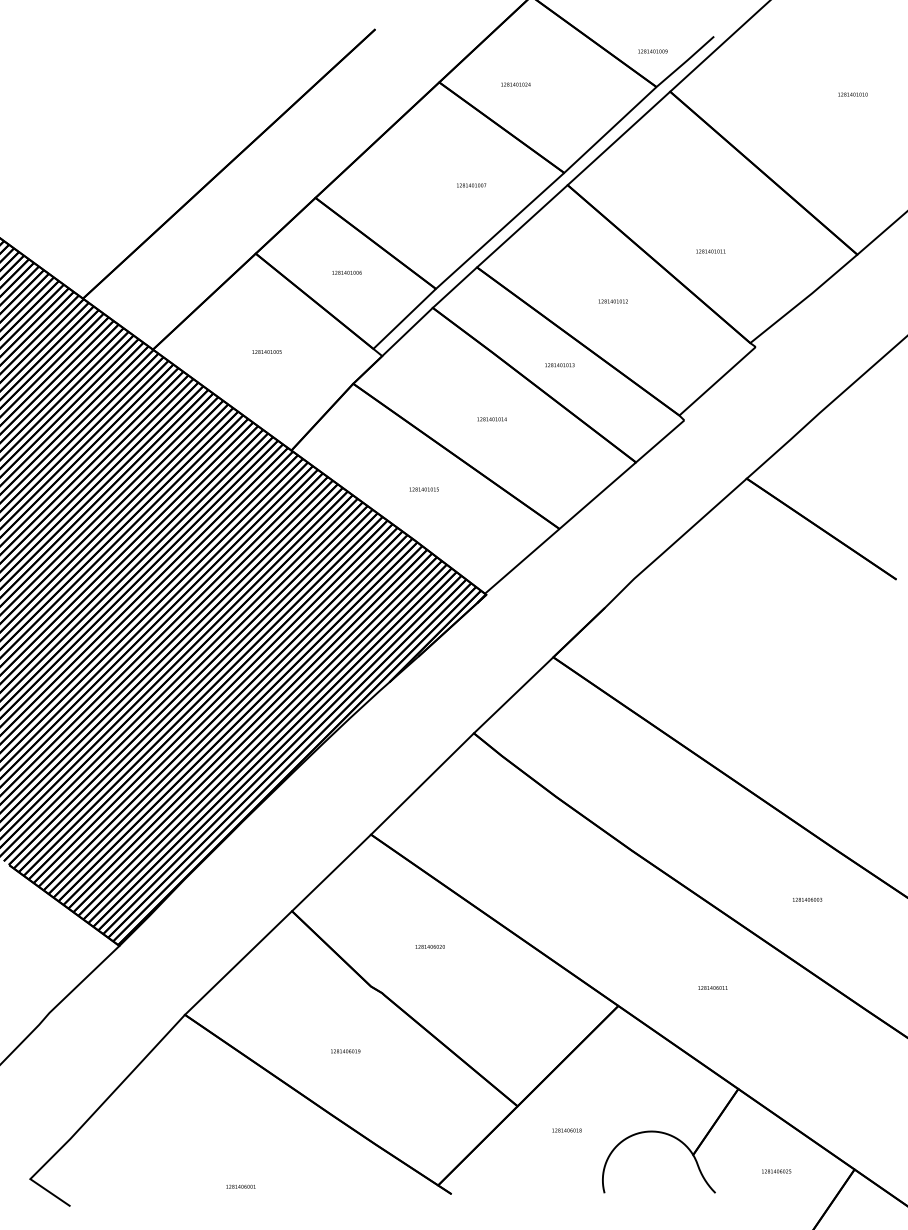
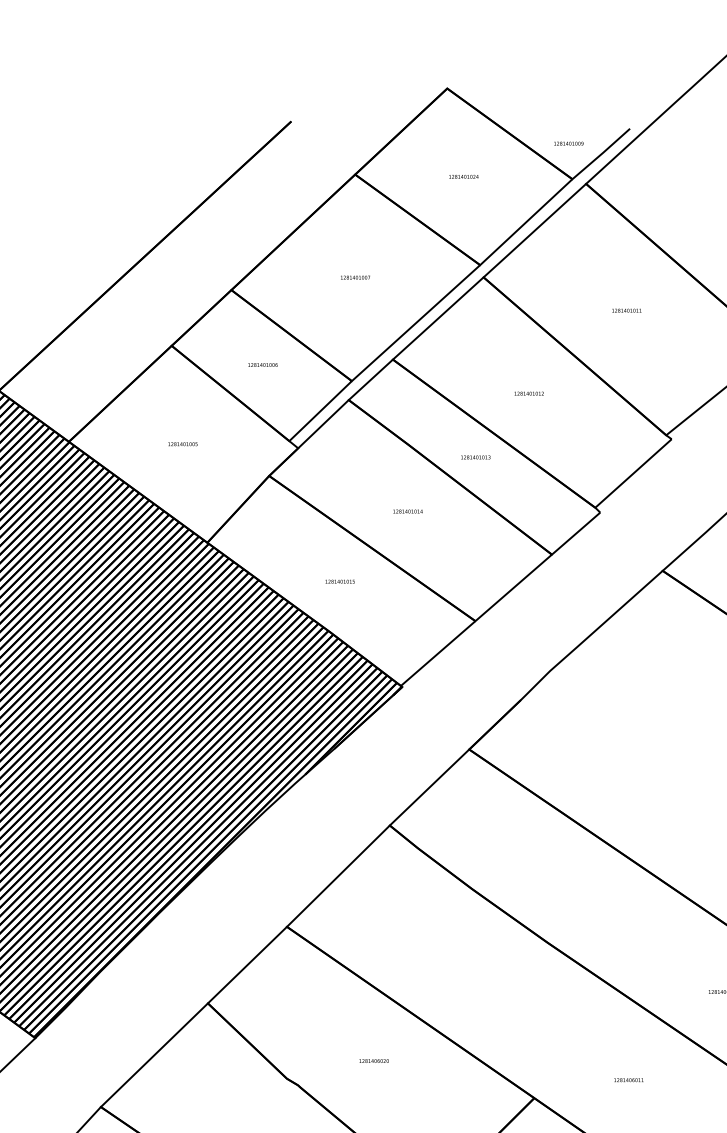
text: (515, 84) -> (463, 176), moved
text: (471, 185) -> (355, 277), moved
text: (710, 251) -> (626, 310), moved
text: (429, 946) -> (373, 1060), moved

